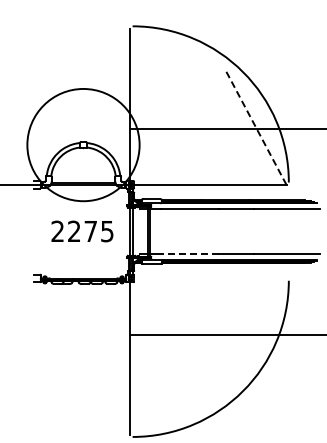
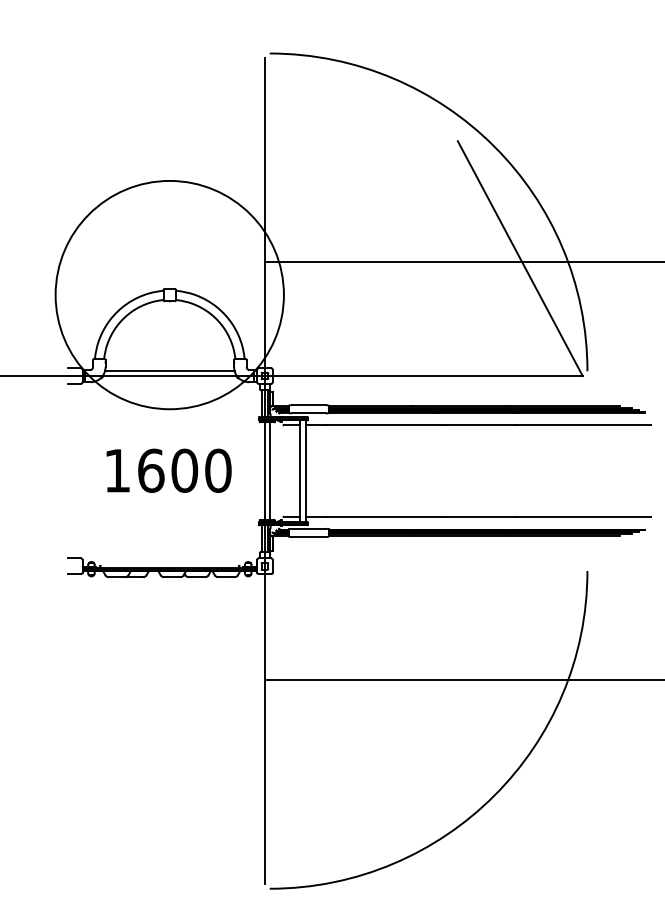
line: (255, 126) -> (519, 257), dashed -> solid
text: (82, 231) -> (167, 470), 2275 -> 1600
line: (189, 254) -> (385, 517), dashed -> solid

